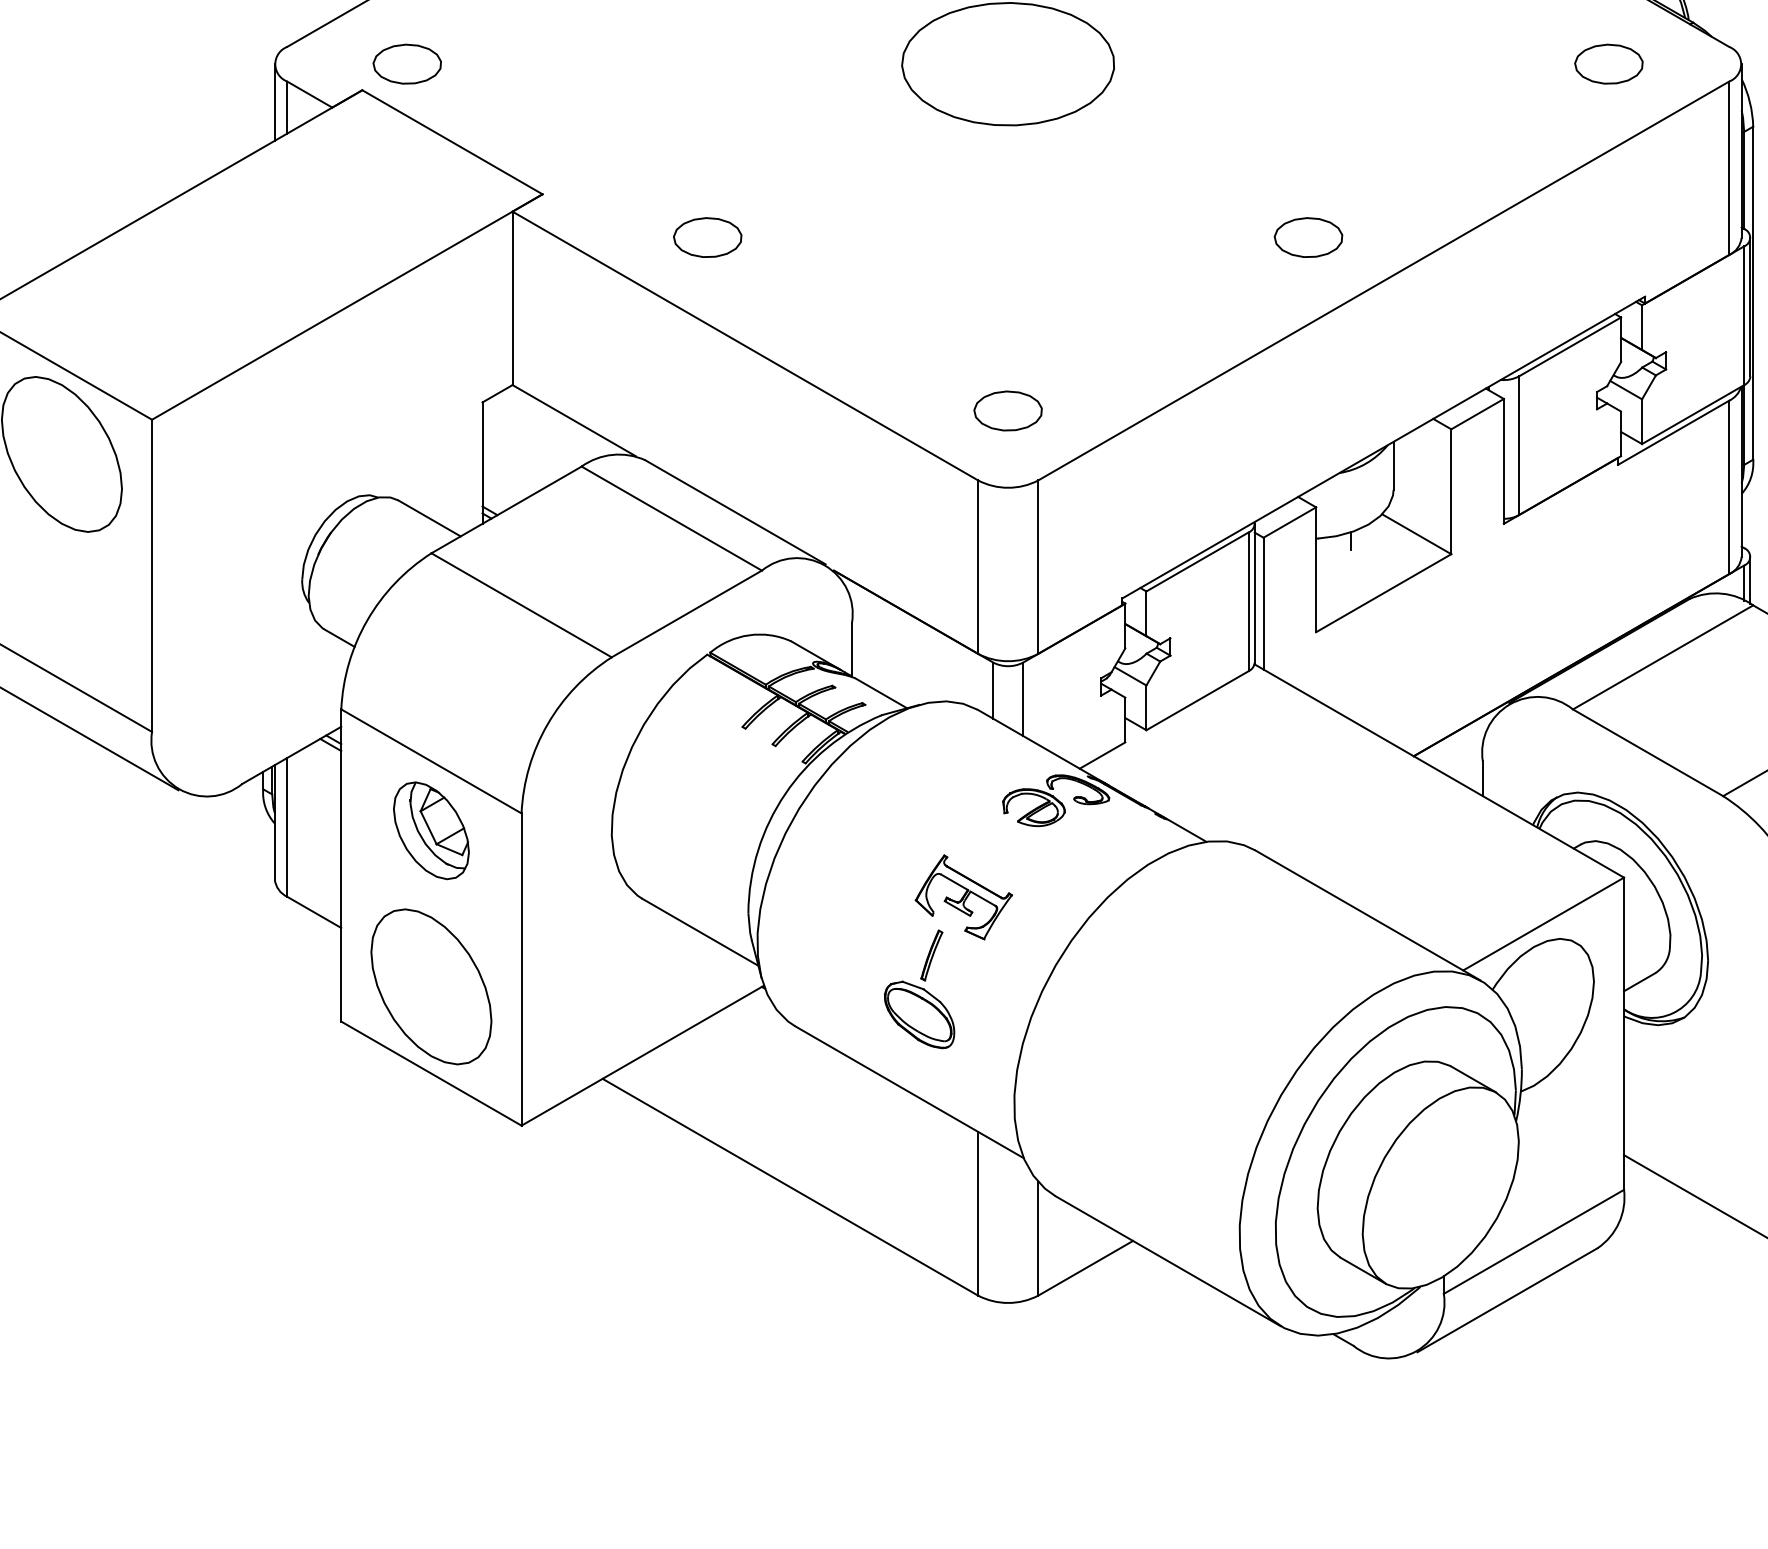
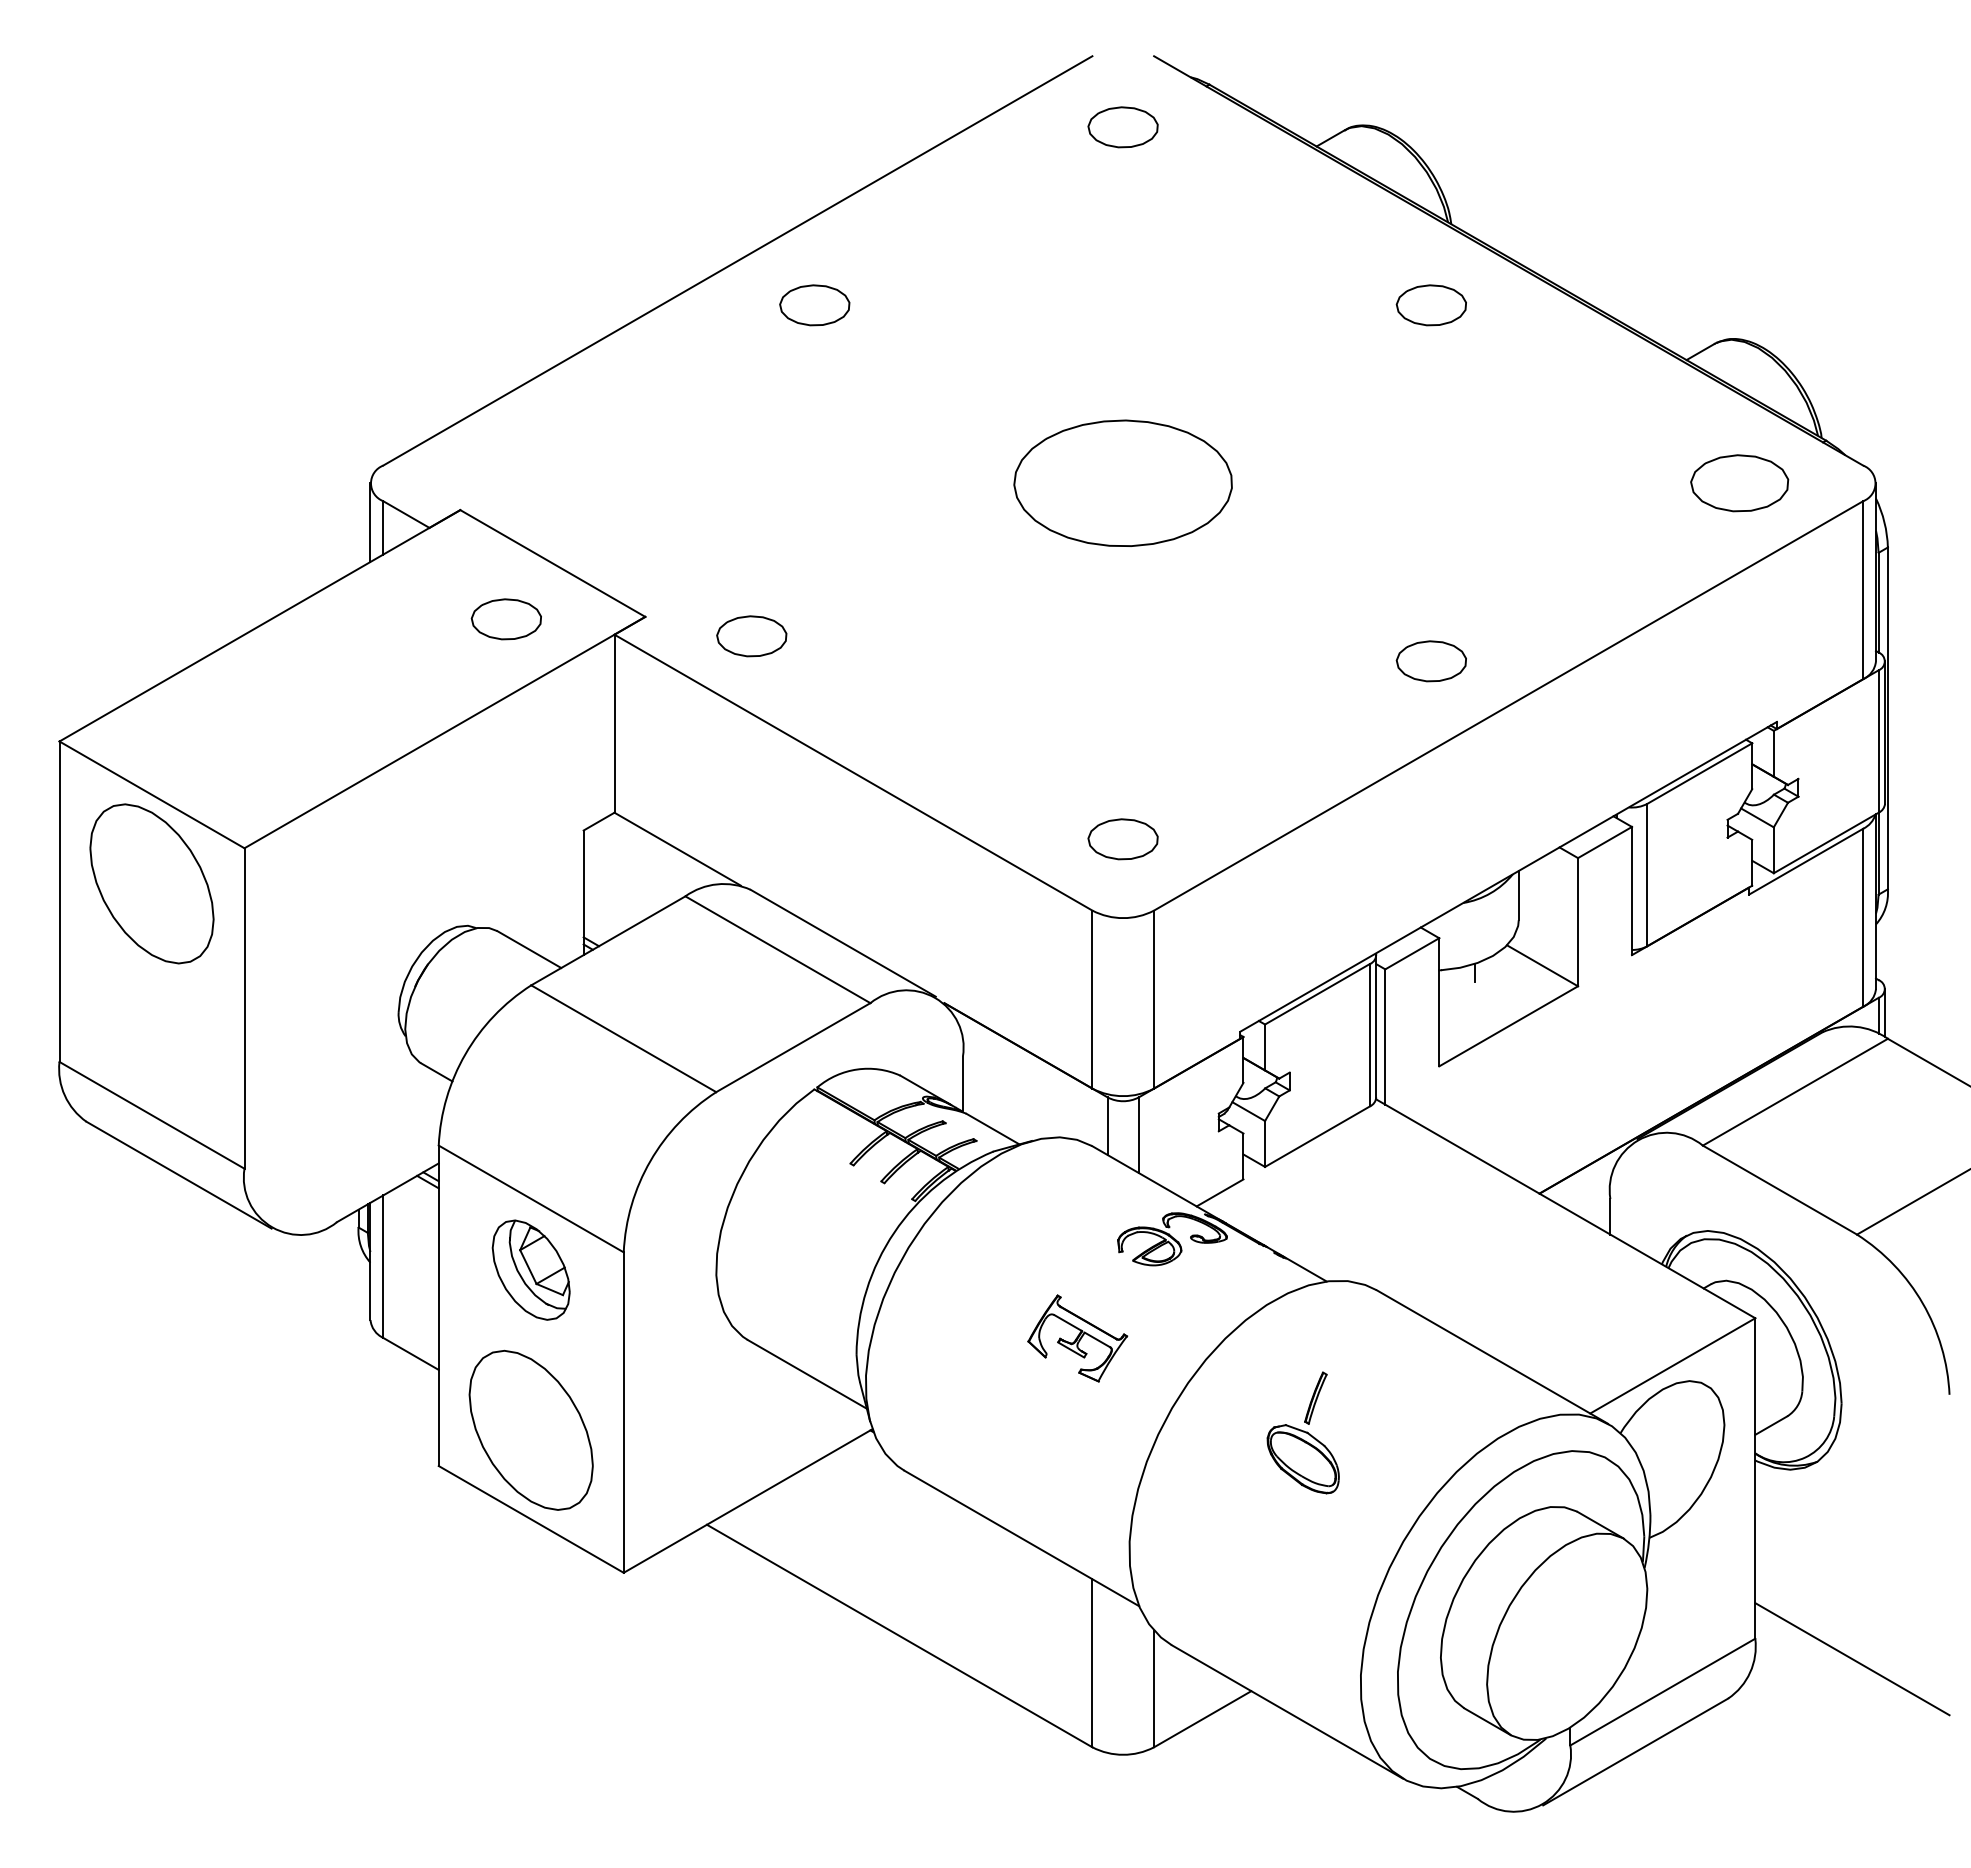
part: (406, 64) -> (505, 619), moved
part: (1608, 64) -> (1739, 483), size x1.4
part: (707, 237) -> (751, 636), moved
part: (918, 988) -> (1302, 1432), moved

